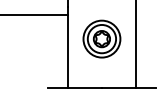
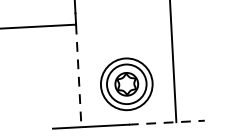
part: (101, 38) -> (126, 83), moved
line: (68, 51) -> (79, 76), solid -> dashed
line: (129, 87) -> (167, 121), solid -> dashed

